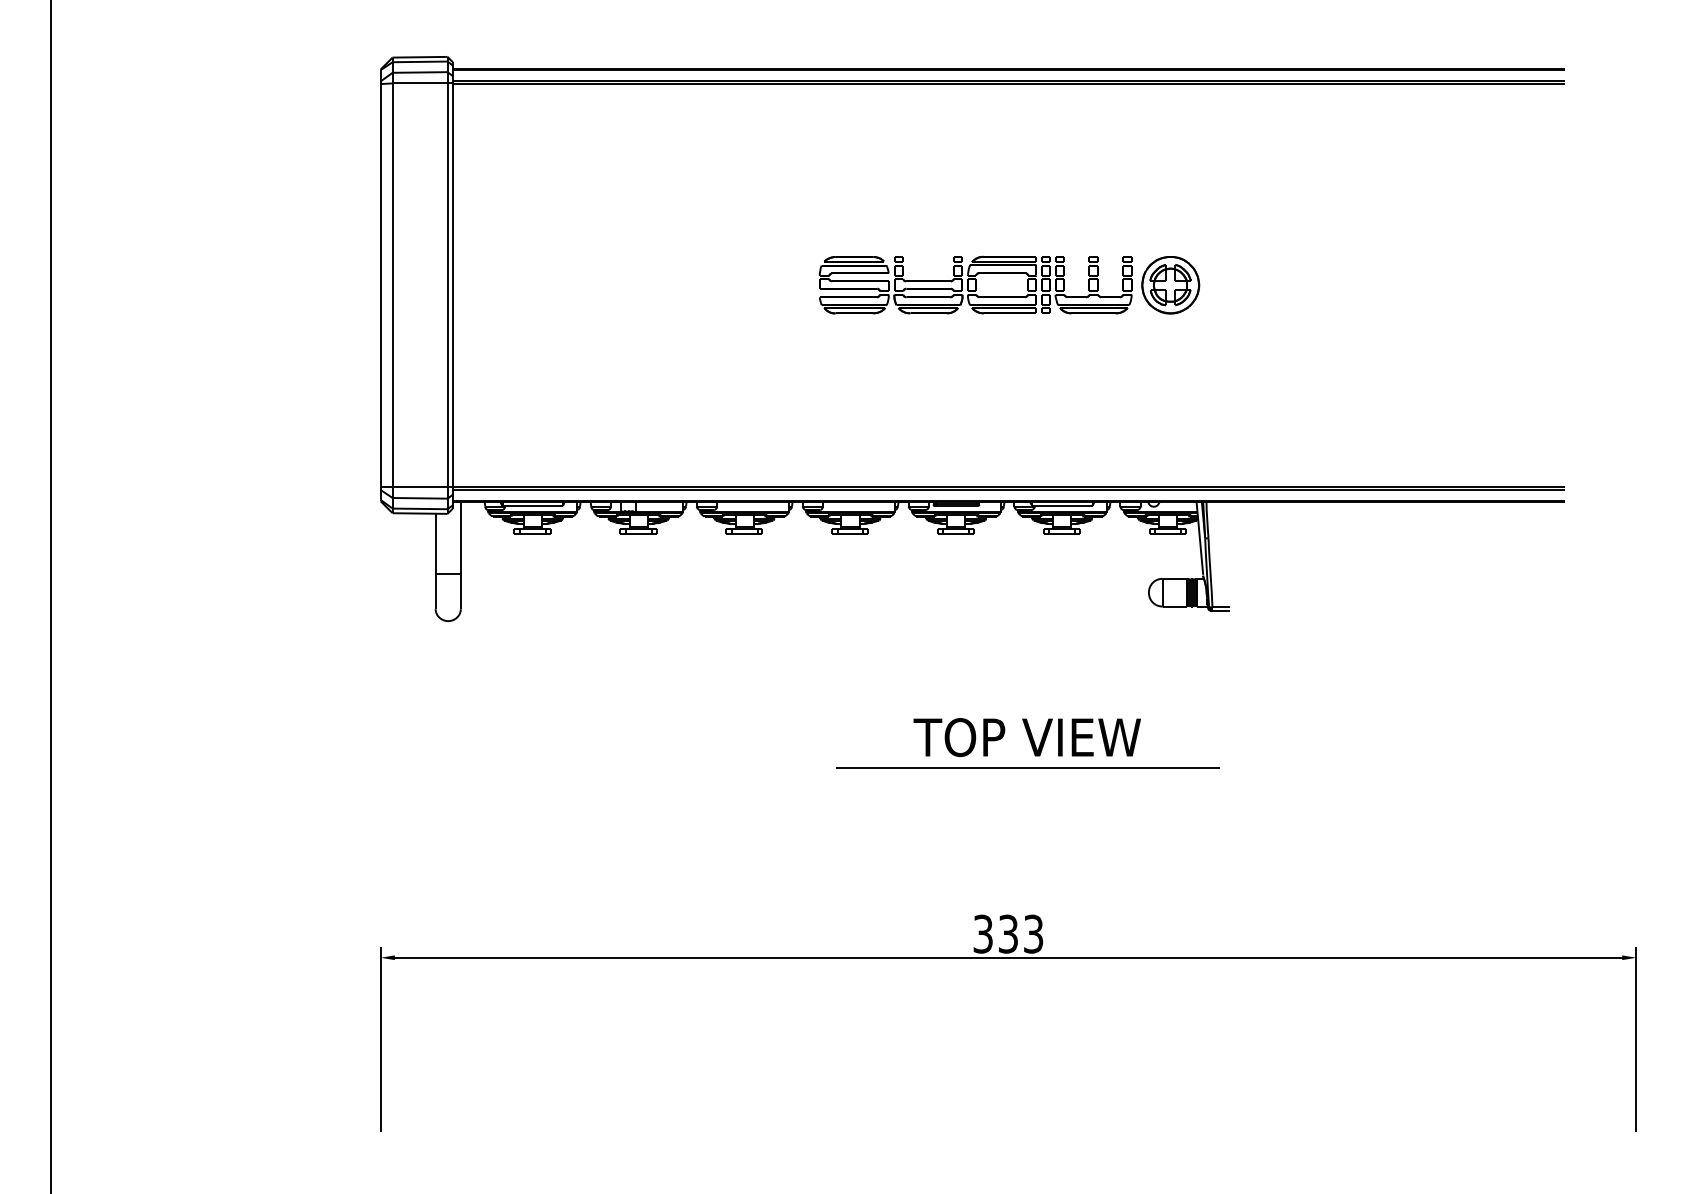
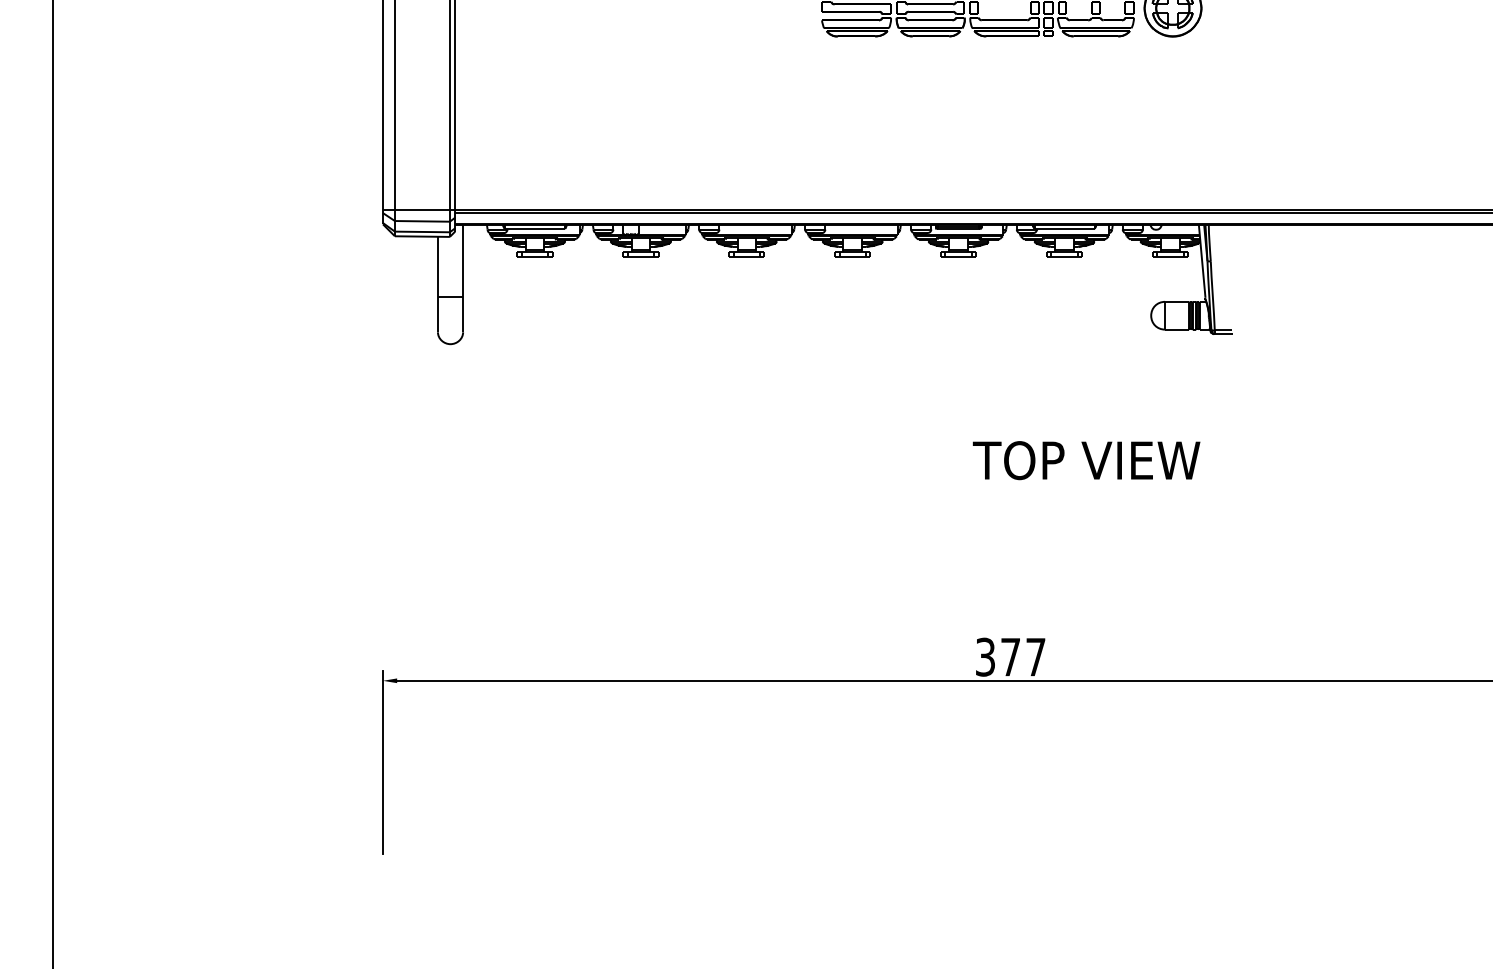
text: (1026, 737) -> (1085, 460), moved
line: (1027, 768) -> (1029, 491), removed
text: (1021, 933) -> (1023, 656), 333 -> 377

